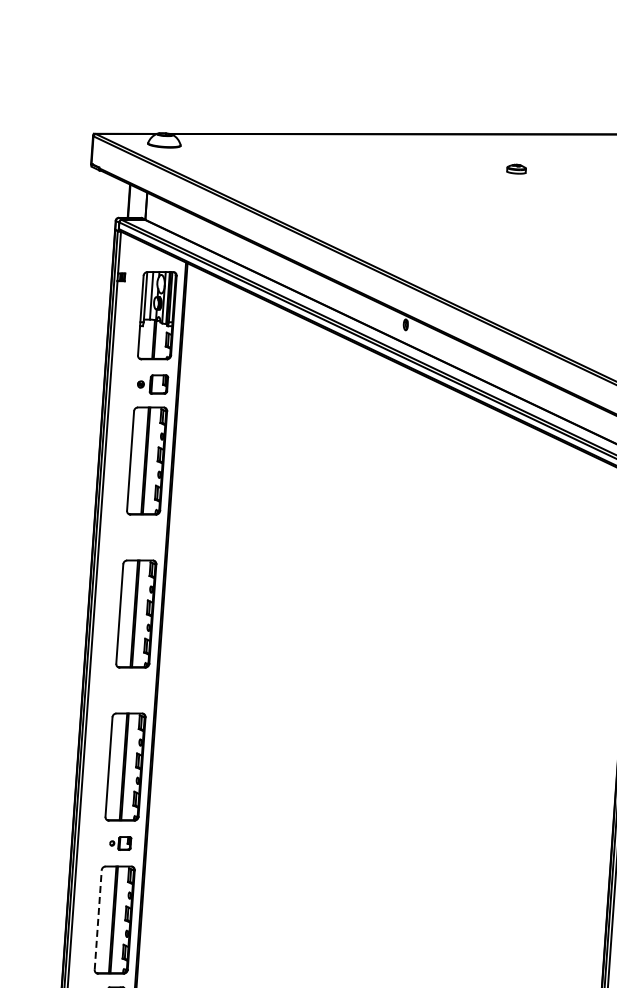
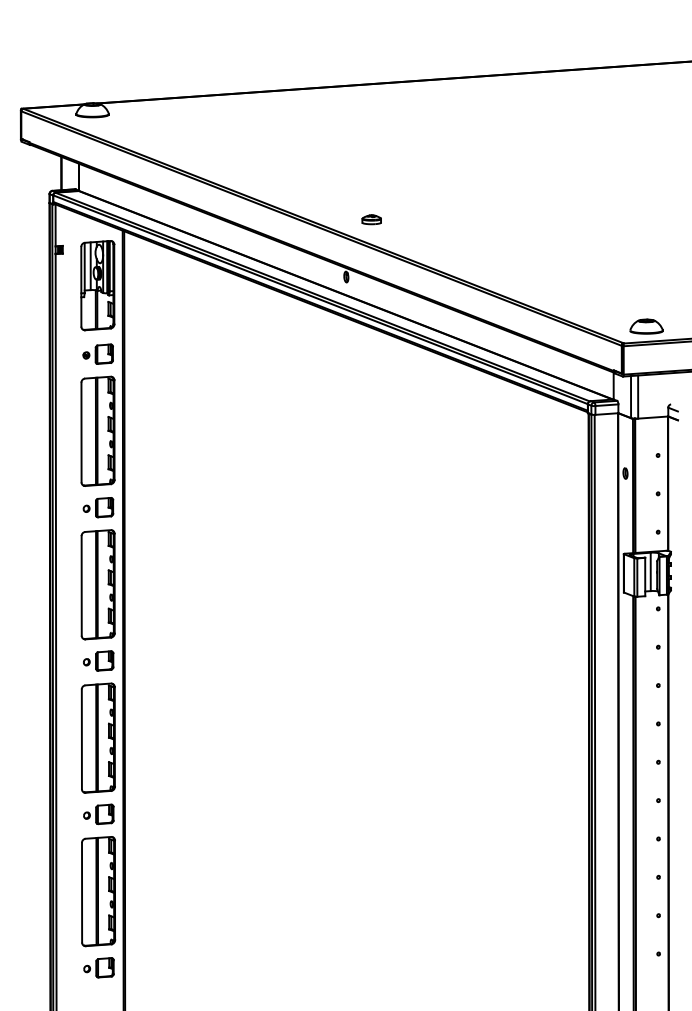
part: (516, 168) -> (371, 219), moved
part: (142, 537) -> (98, 507), added
part: (131, 689) -> (98, 660), added
part: (120, 843) -> (98, 814), size x1.43
line: (98, 919) -> (82, 892), dashed -> solid

